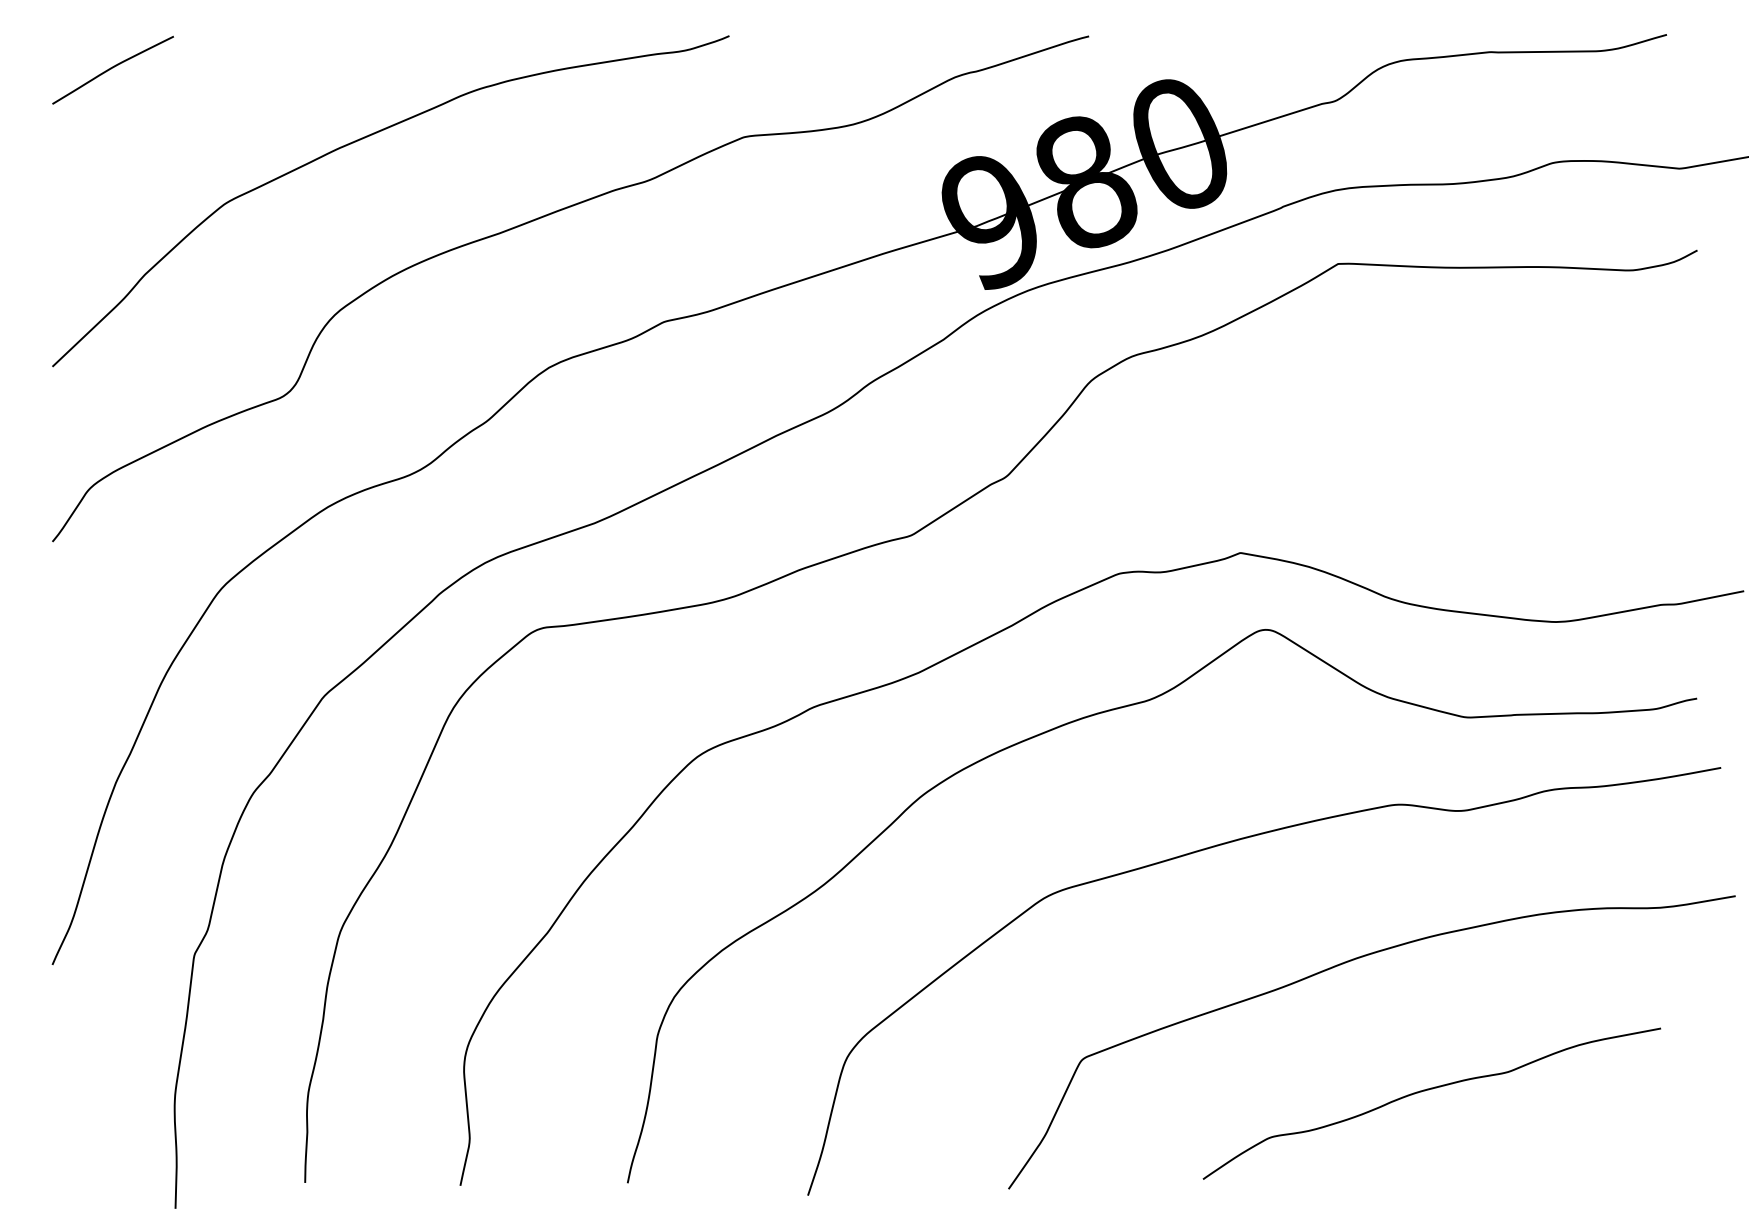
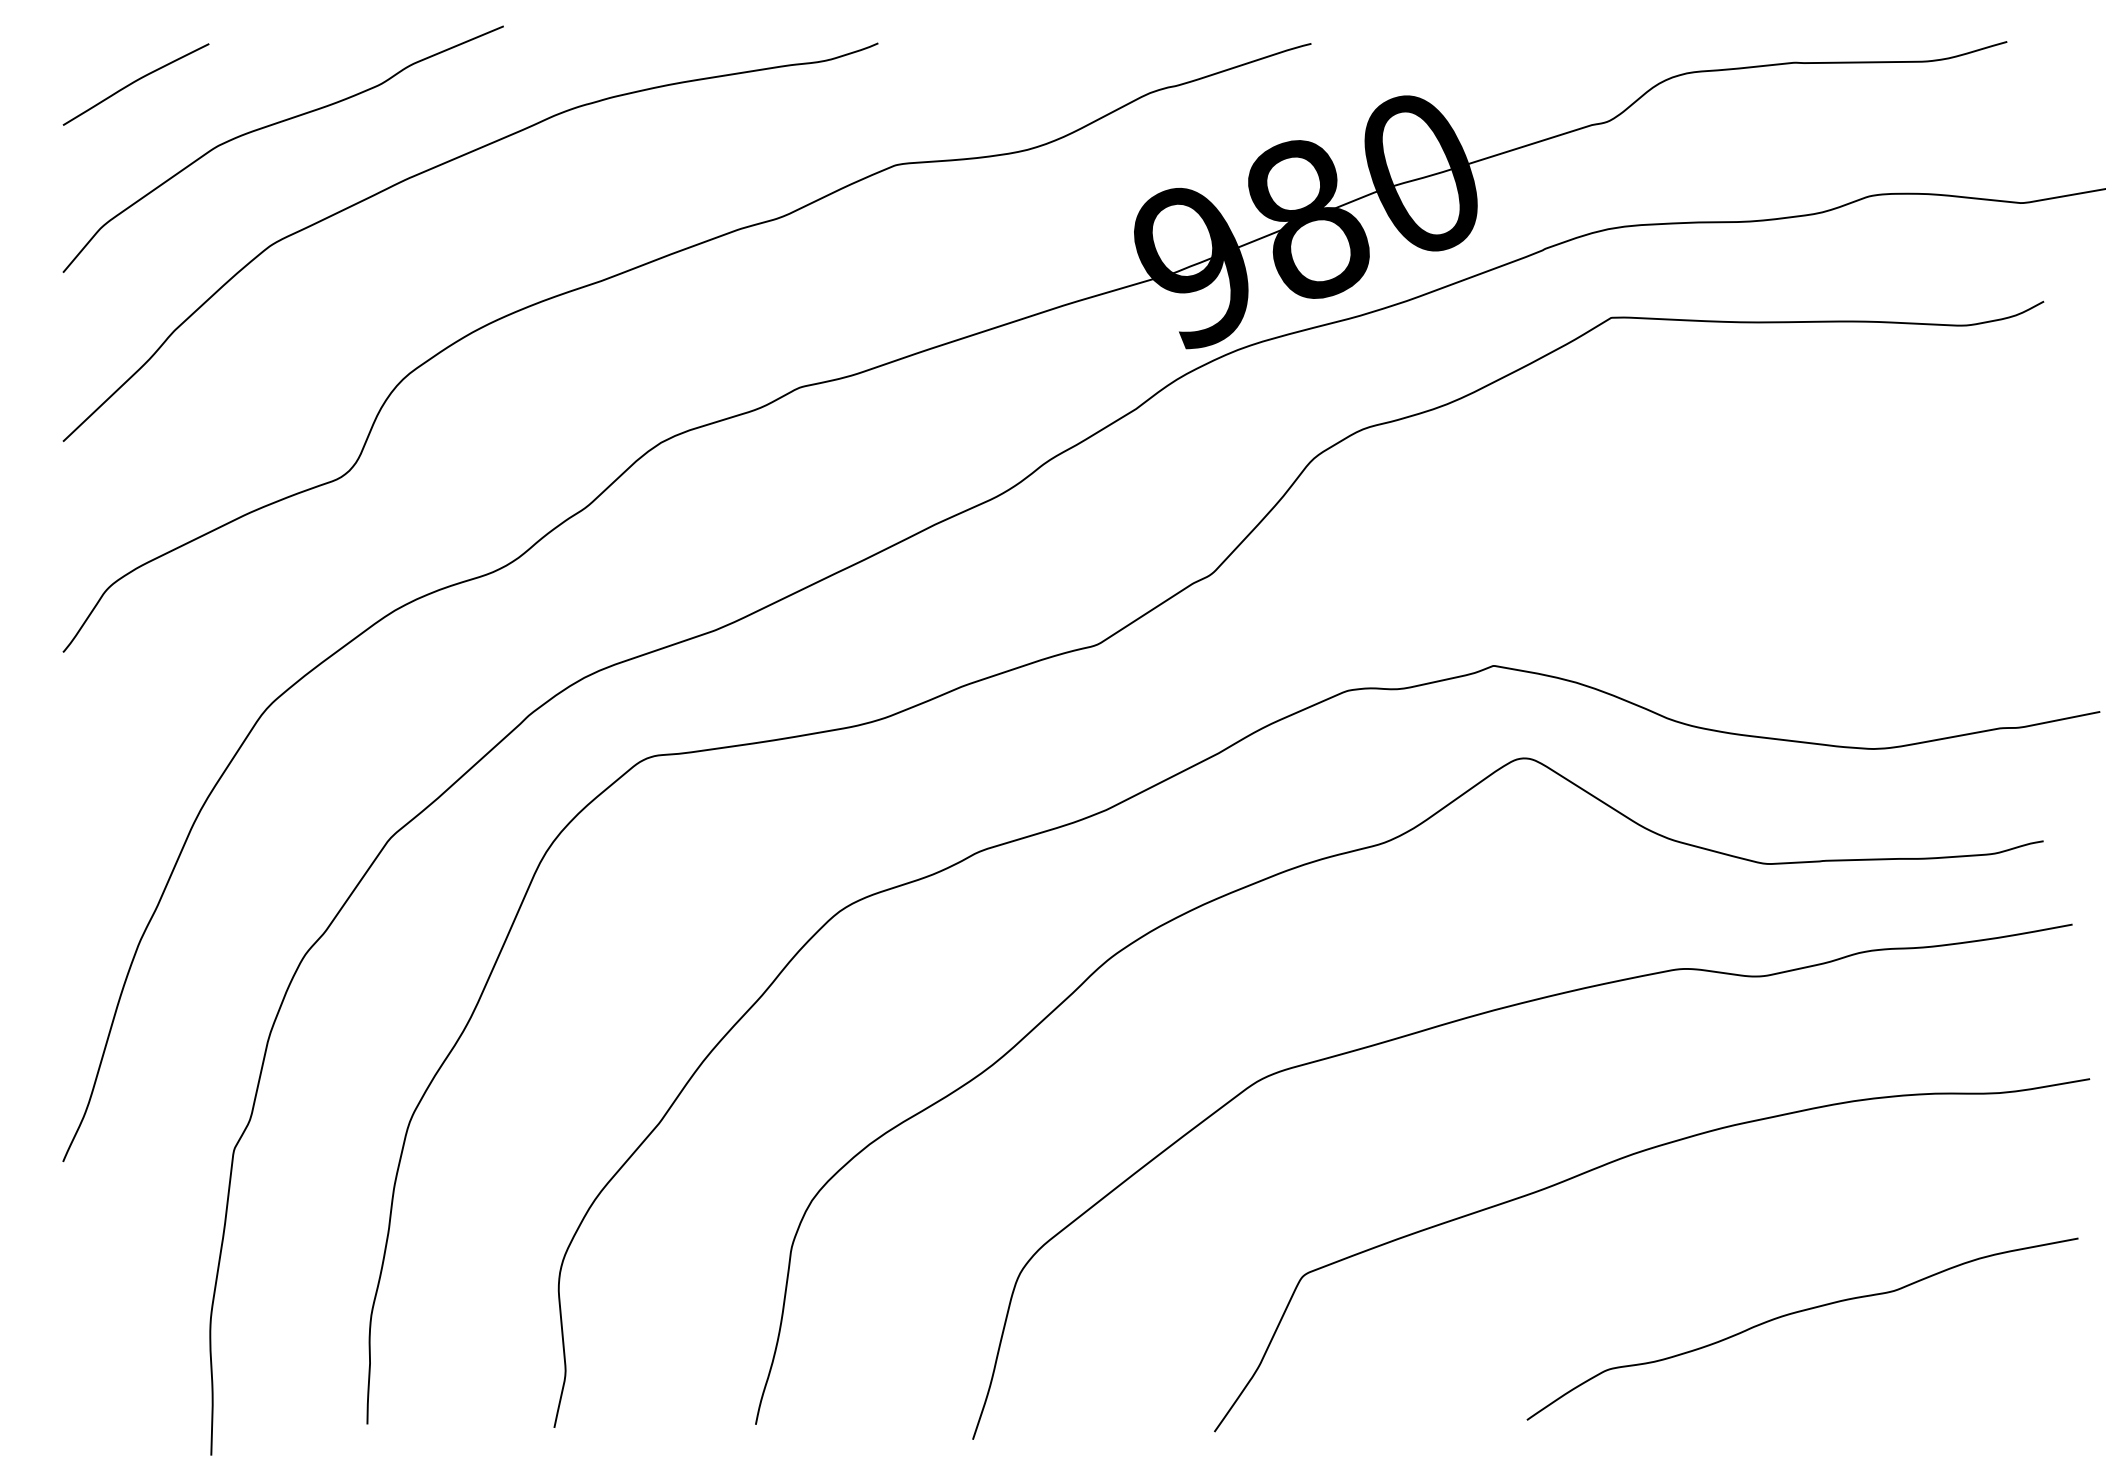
curve: (230, 103) -> (277, 124), added
curve: (1428, 1090) -> (1798, 1313), moved

